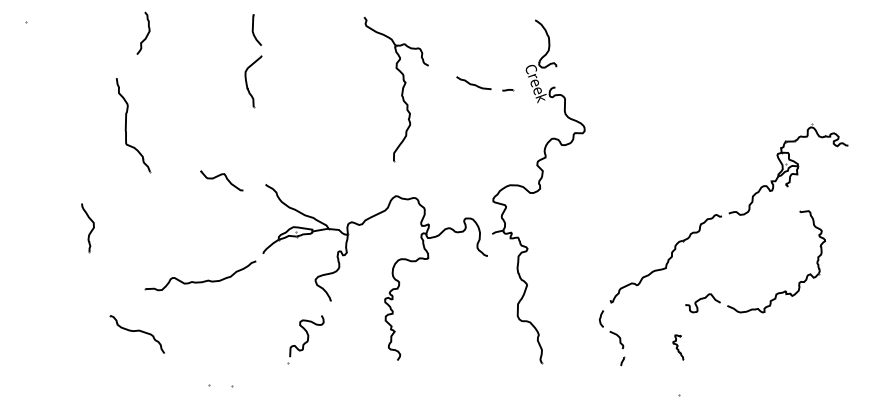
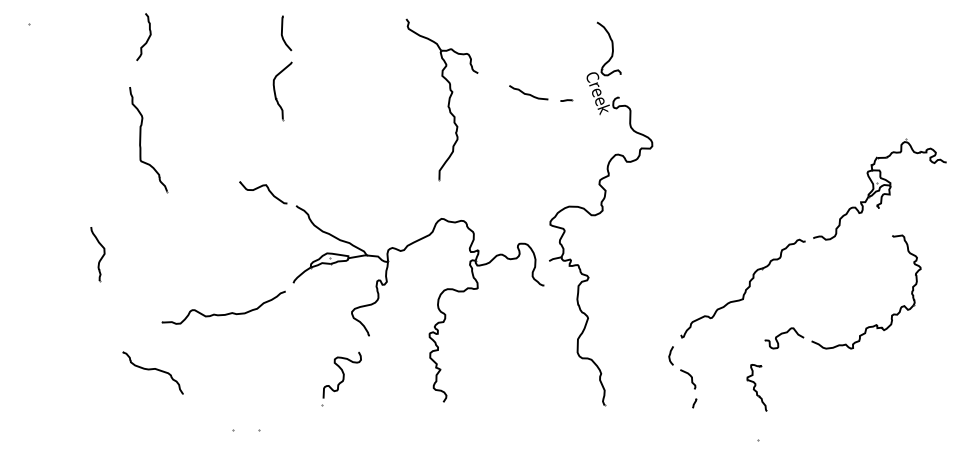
curve: (146, 34) -> (147, 38), moved
part: (221, 180) -> (263, 192), moved
part: (677, 347) -> (756, 387), size x1.67

